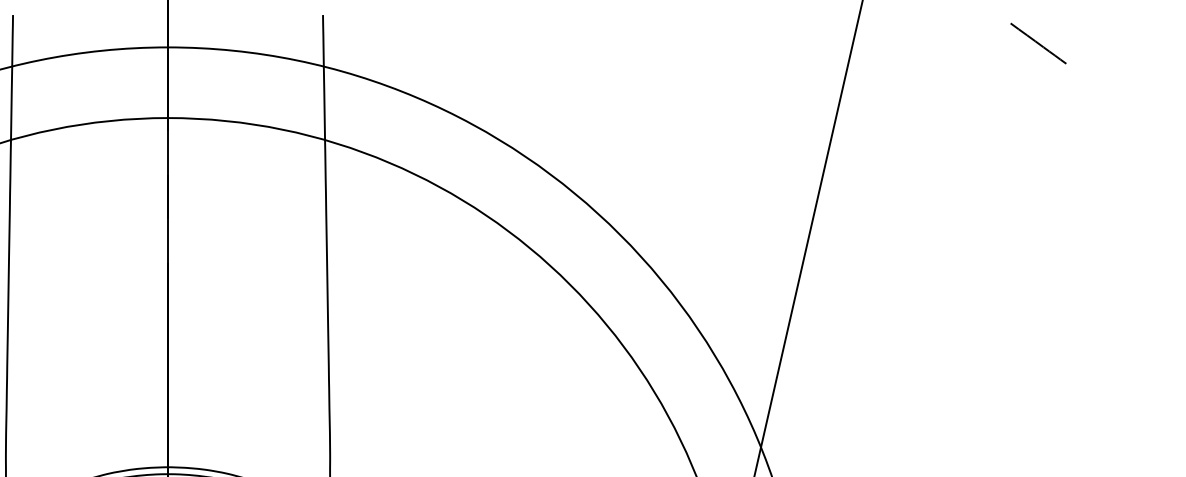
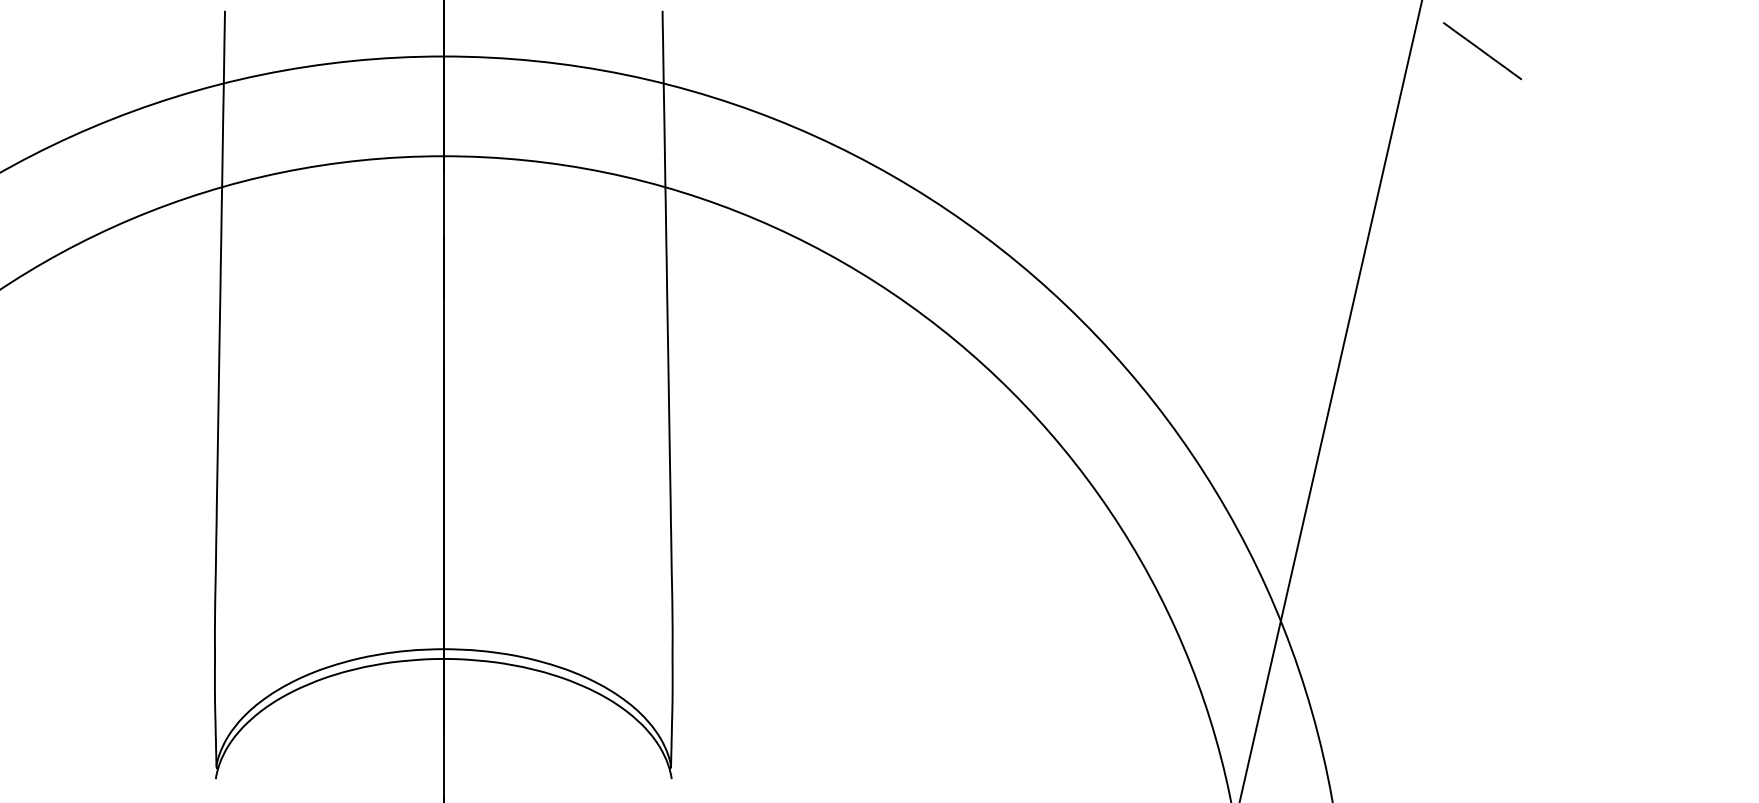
line: (1038, 43) -> (1482, 51), moved

